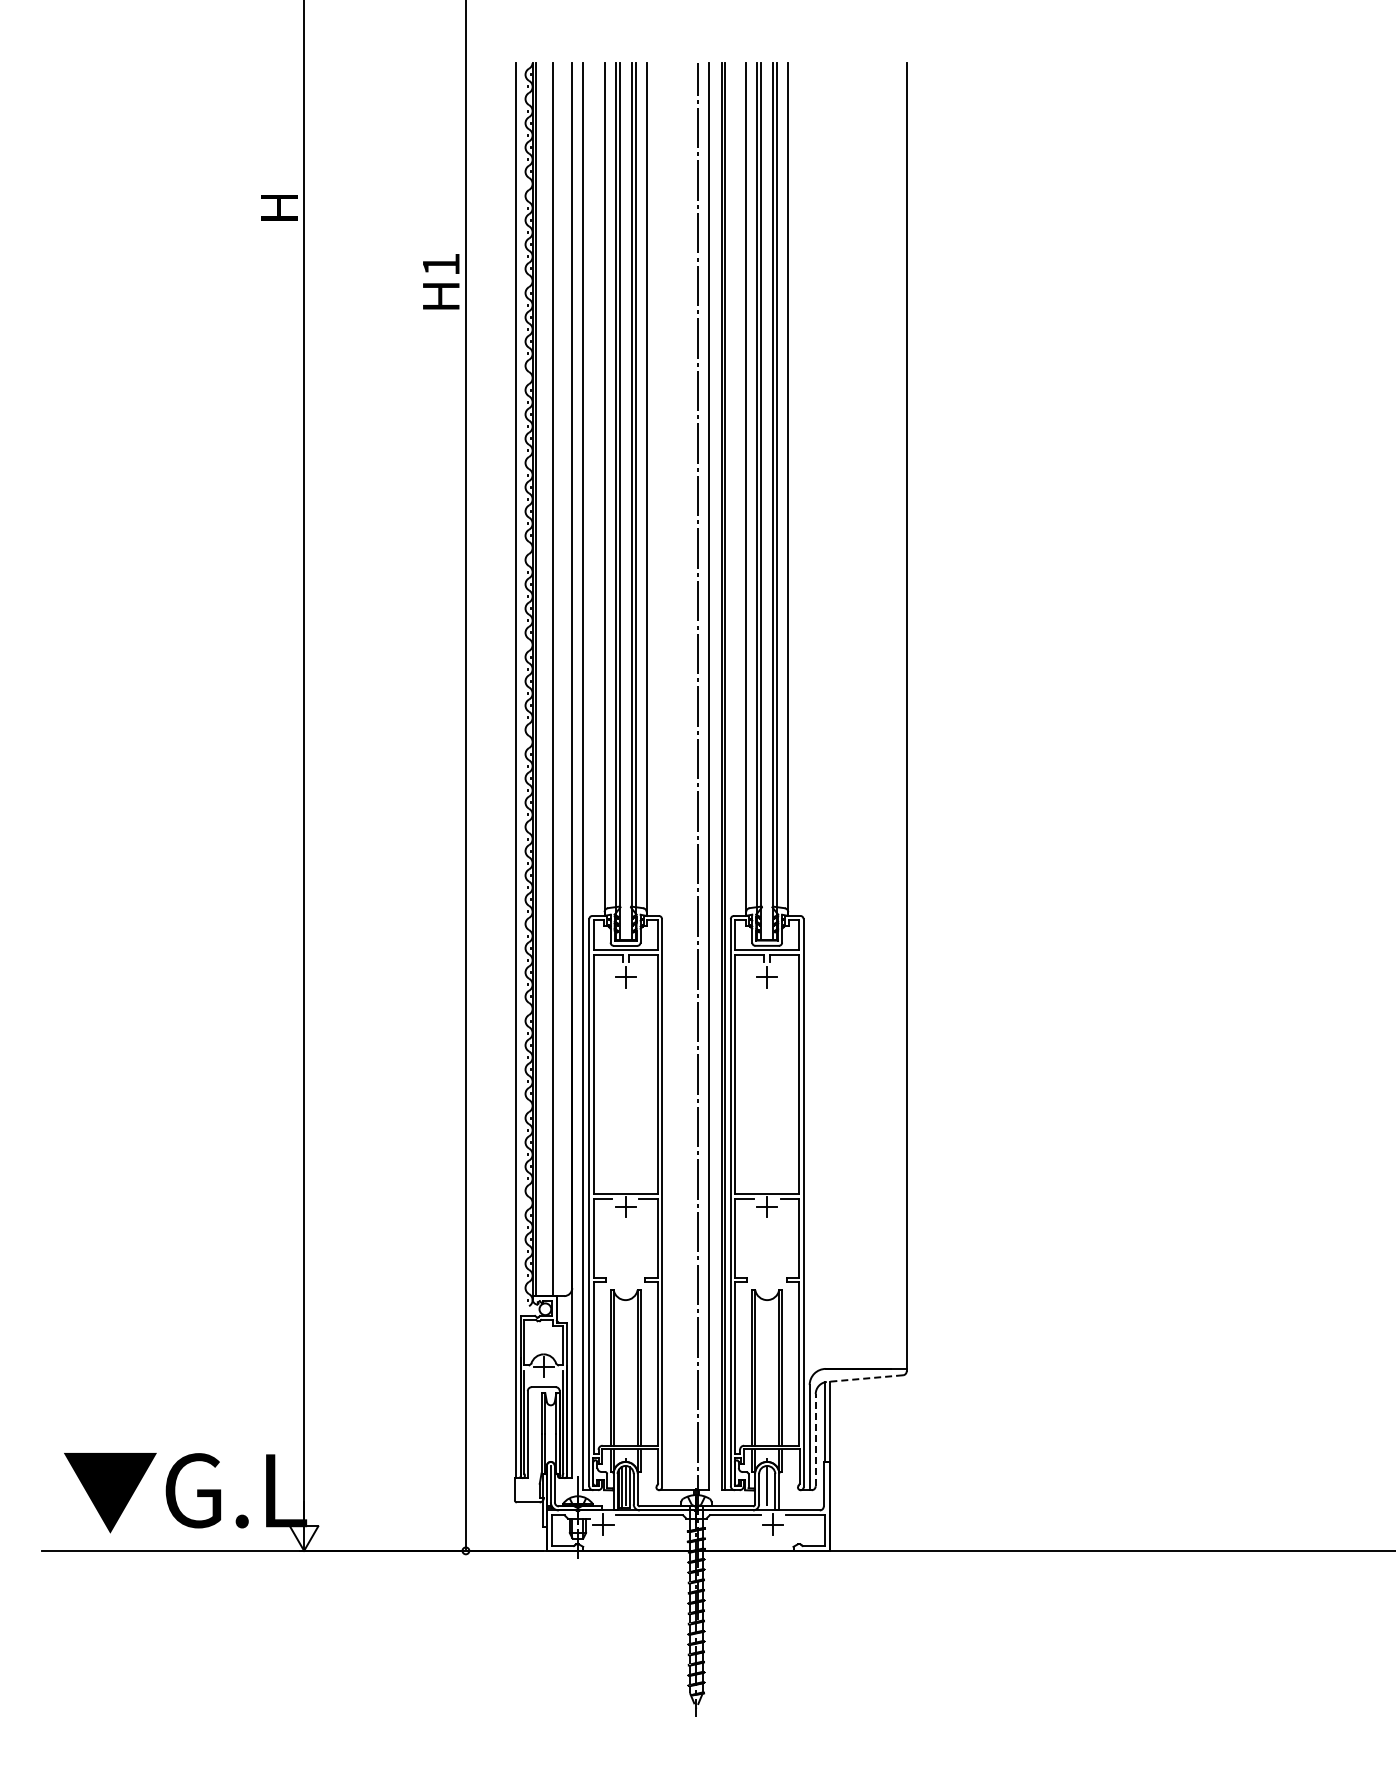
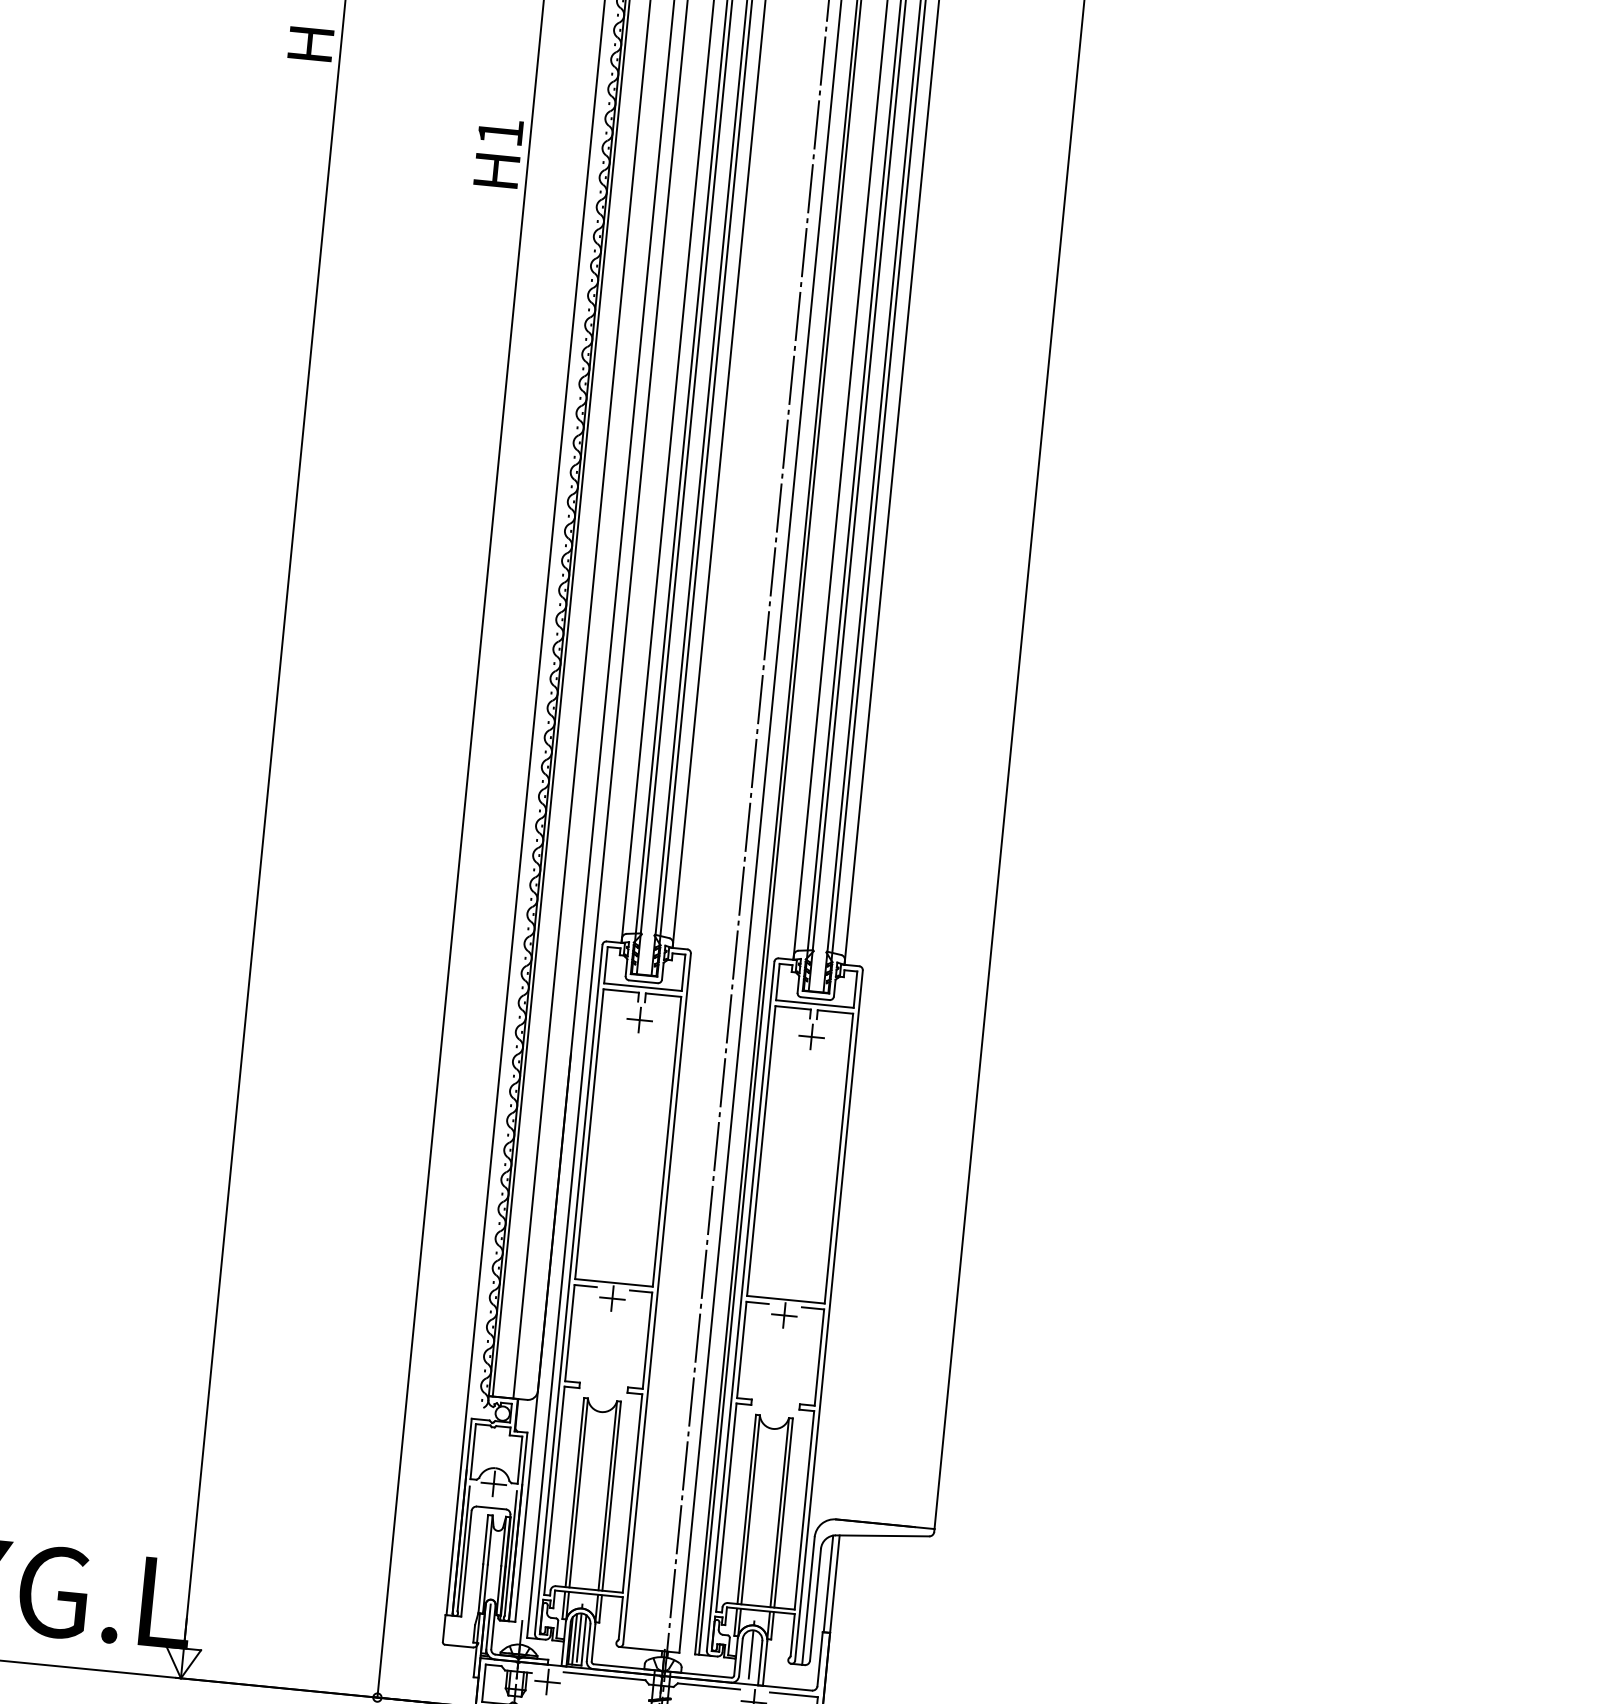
line: (864, 1378) -> (882, 1535), dashed -> solid
line: (815, 1439) -> (815, 1603), dashed -> solid

